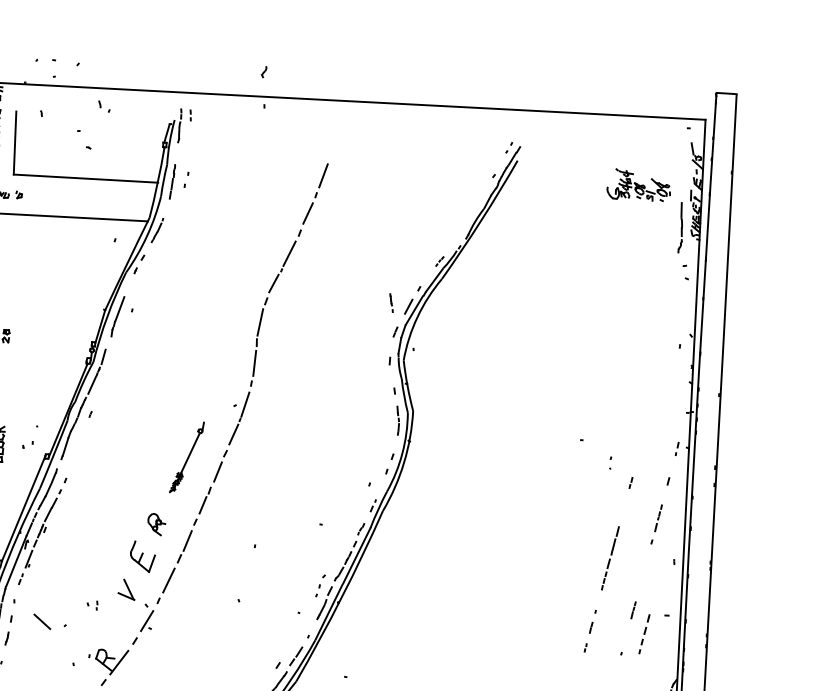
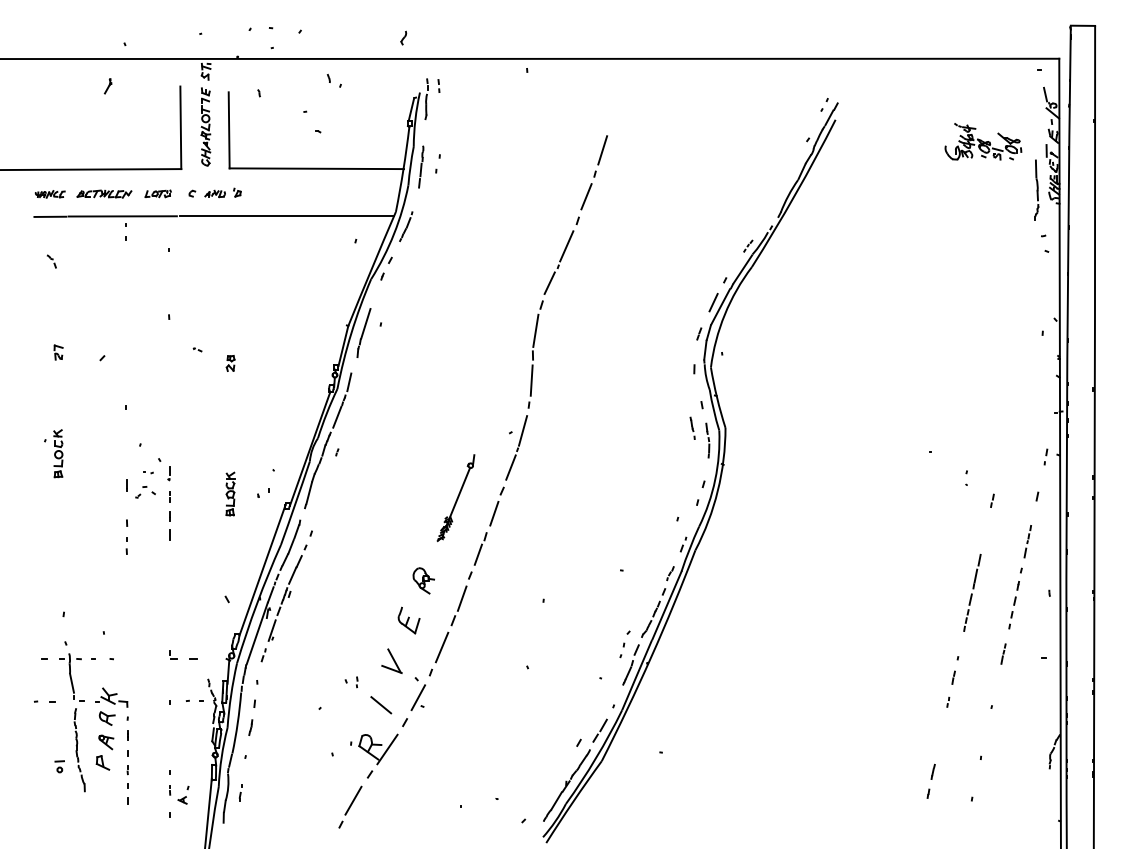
part: (264, 71) -> (403, 37), moved
line: (391, 302) -> (692, 427), moved
part: (142, 556) -> (408, 620), size x0.71
line: (42, 622) -> (381, 705), moved
part: (643, 634) -> (1013, 605), moved

